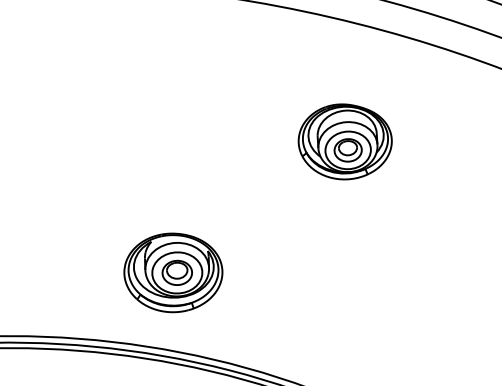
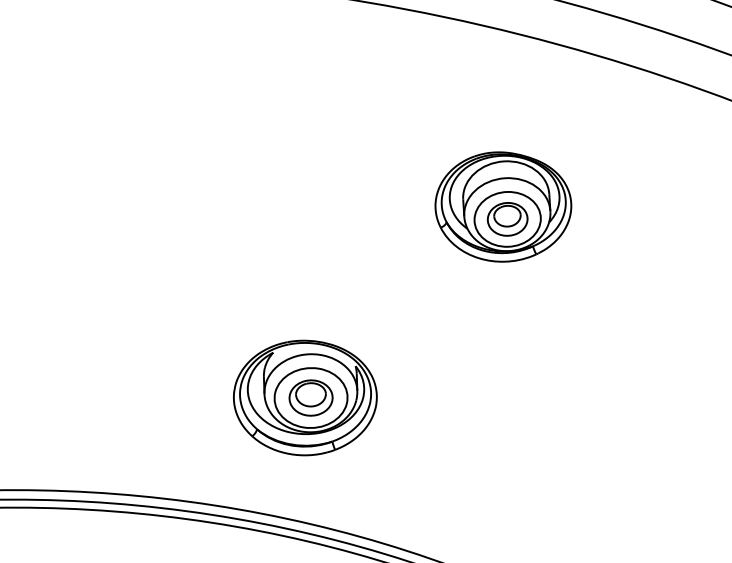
part: (173, 272) -> (305, 397), moved

